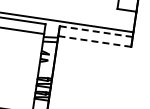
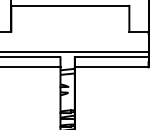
line: (96, 31) -> (111, 57), dashed -> solid
line: (94, 41) -> (111, 67), dashed -> solid

